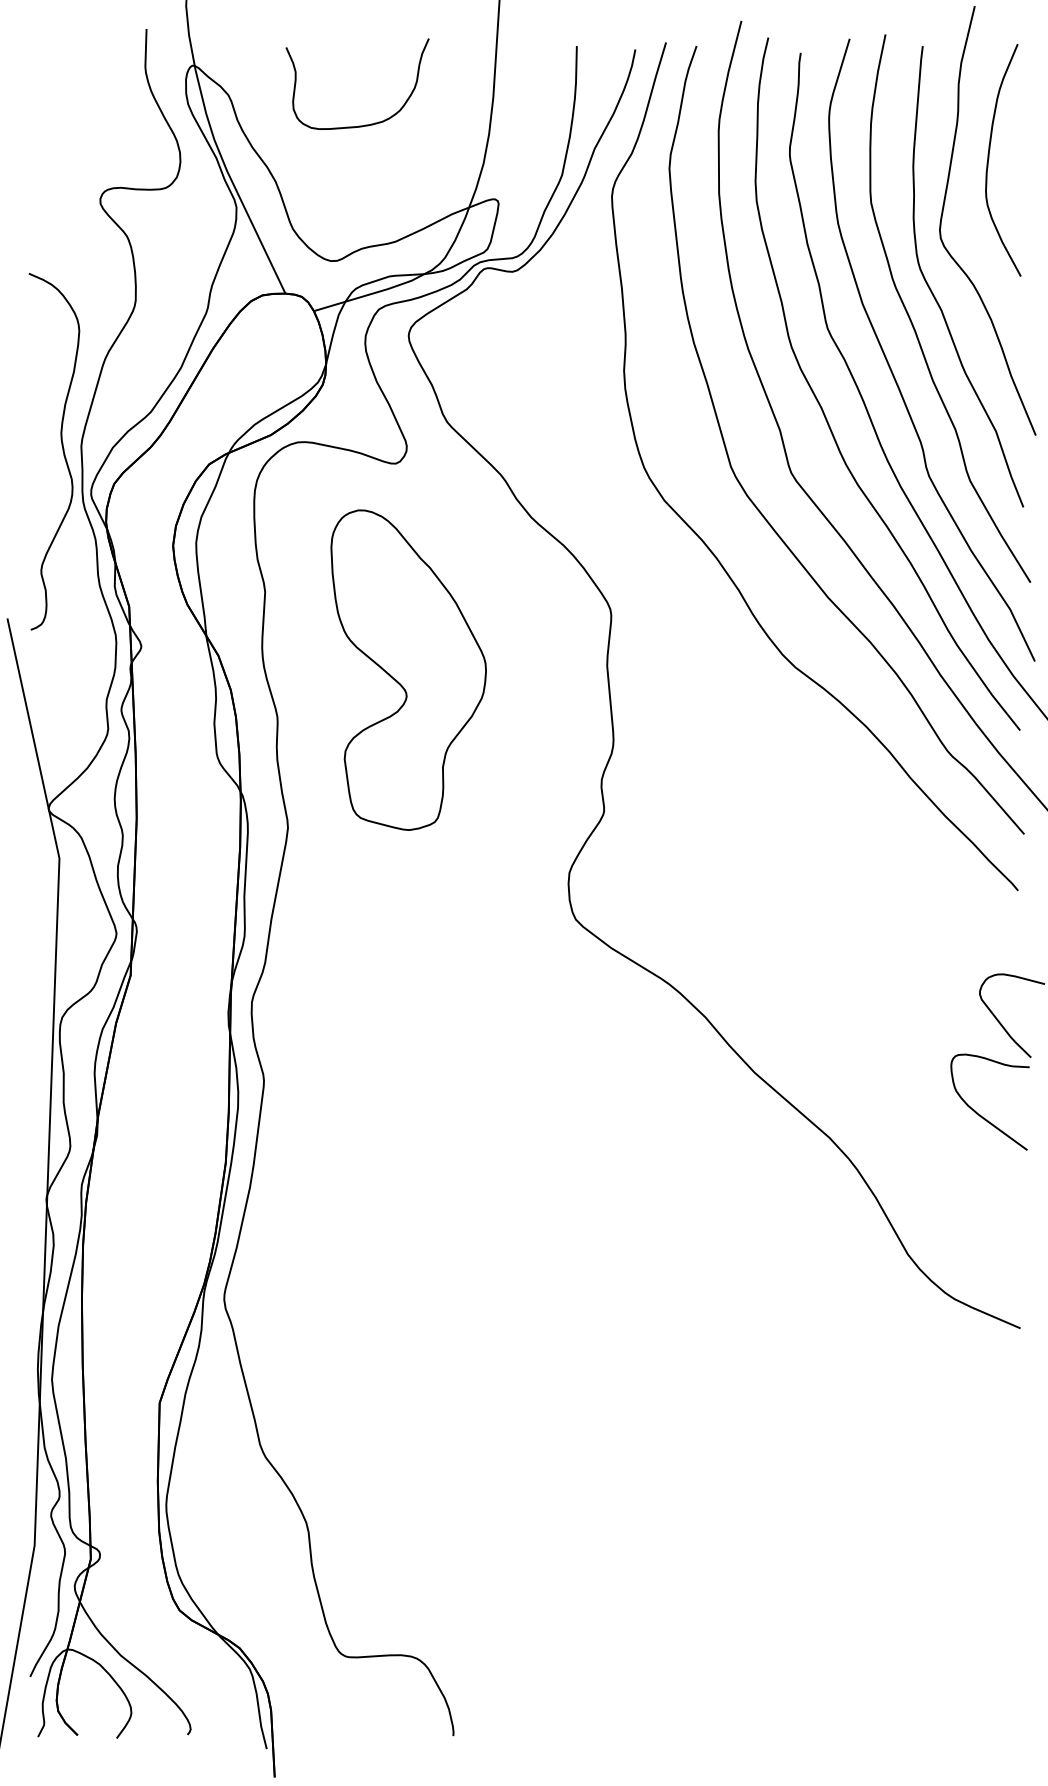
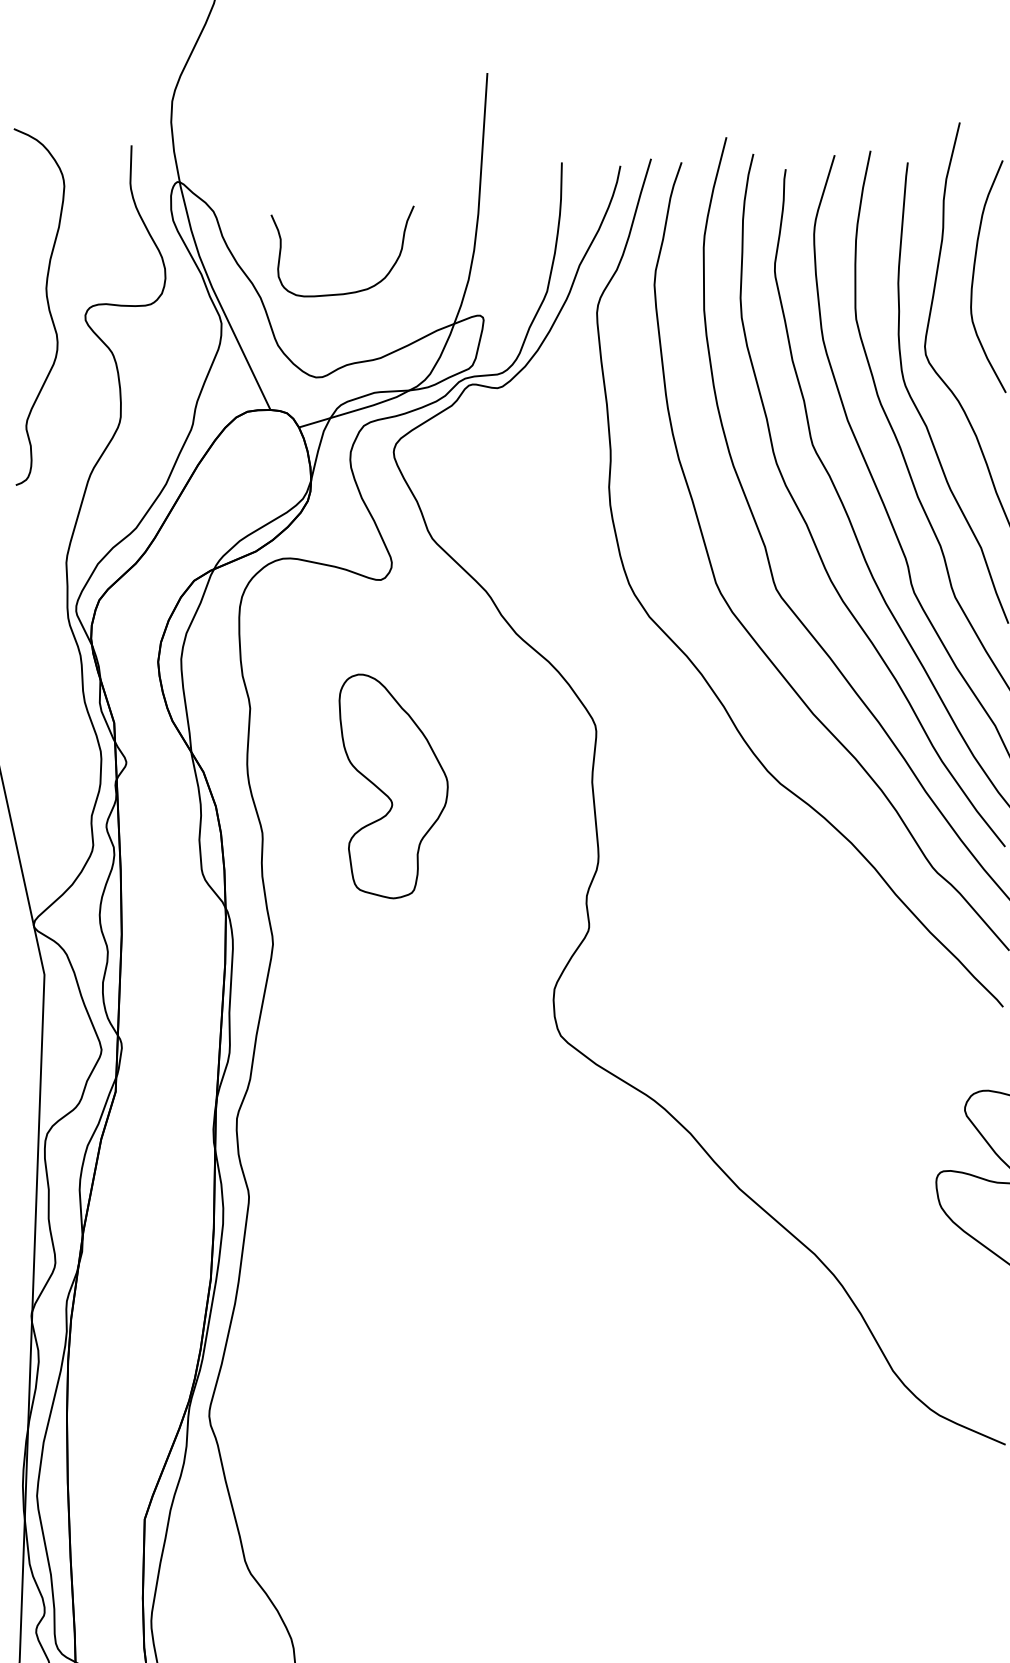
curve: (365, 124) -> (350, 291), moved
curve: (62, 451) -> (47, 306), moved
part: (408, 669) -> (393, 785), size x0.7

